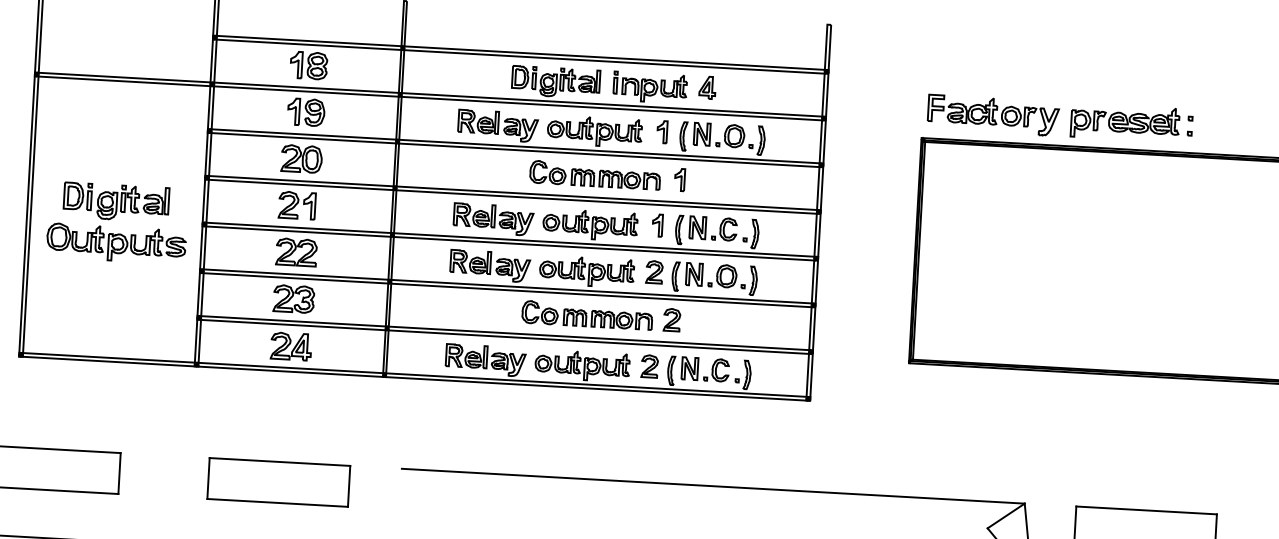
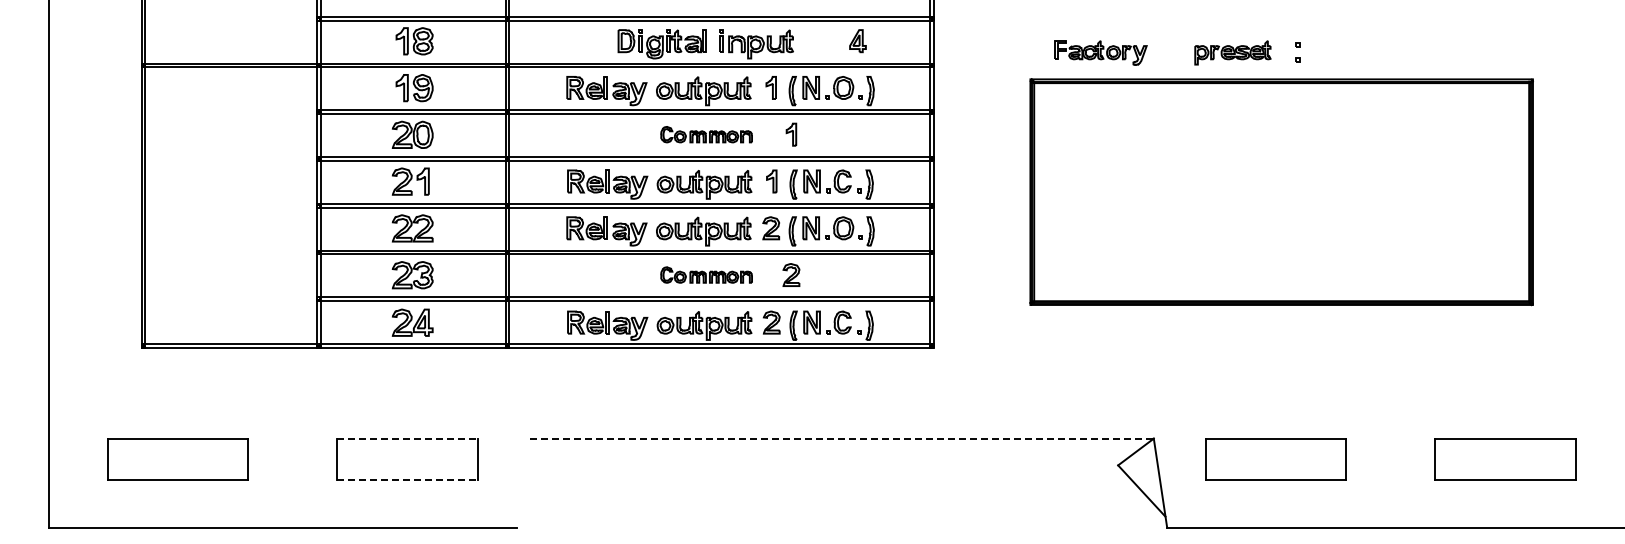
part: (707, 88) -> (857, 41), moved
part: (994, 115) -> (1101, 52), size x0.7
part: (1124, 122) -> (1232, 52), size x0.7
part: (595, 174) -> (706, 134), size x0.7
part: (117, 222) -> (232, 208), removed
part: (587, 314) -> (706, 274), size x0.7
line: (280, 461) -> (408, 438), solid -> dashed
line: (712, 486) -> (841, 438), solid -> dashed
line: (278, 502) -> (408, 479), solid -> dashed

